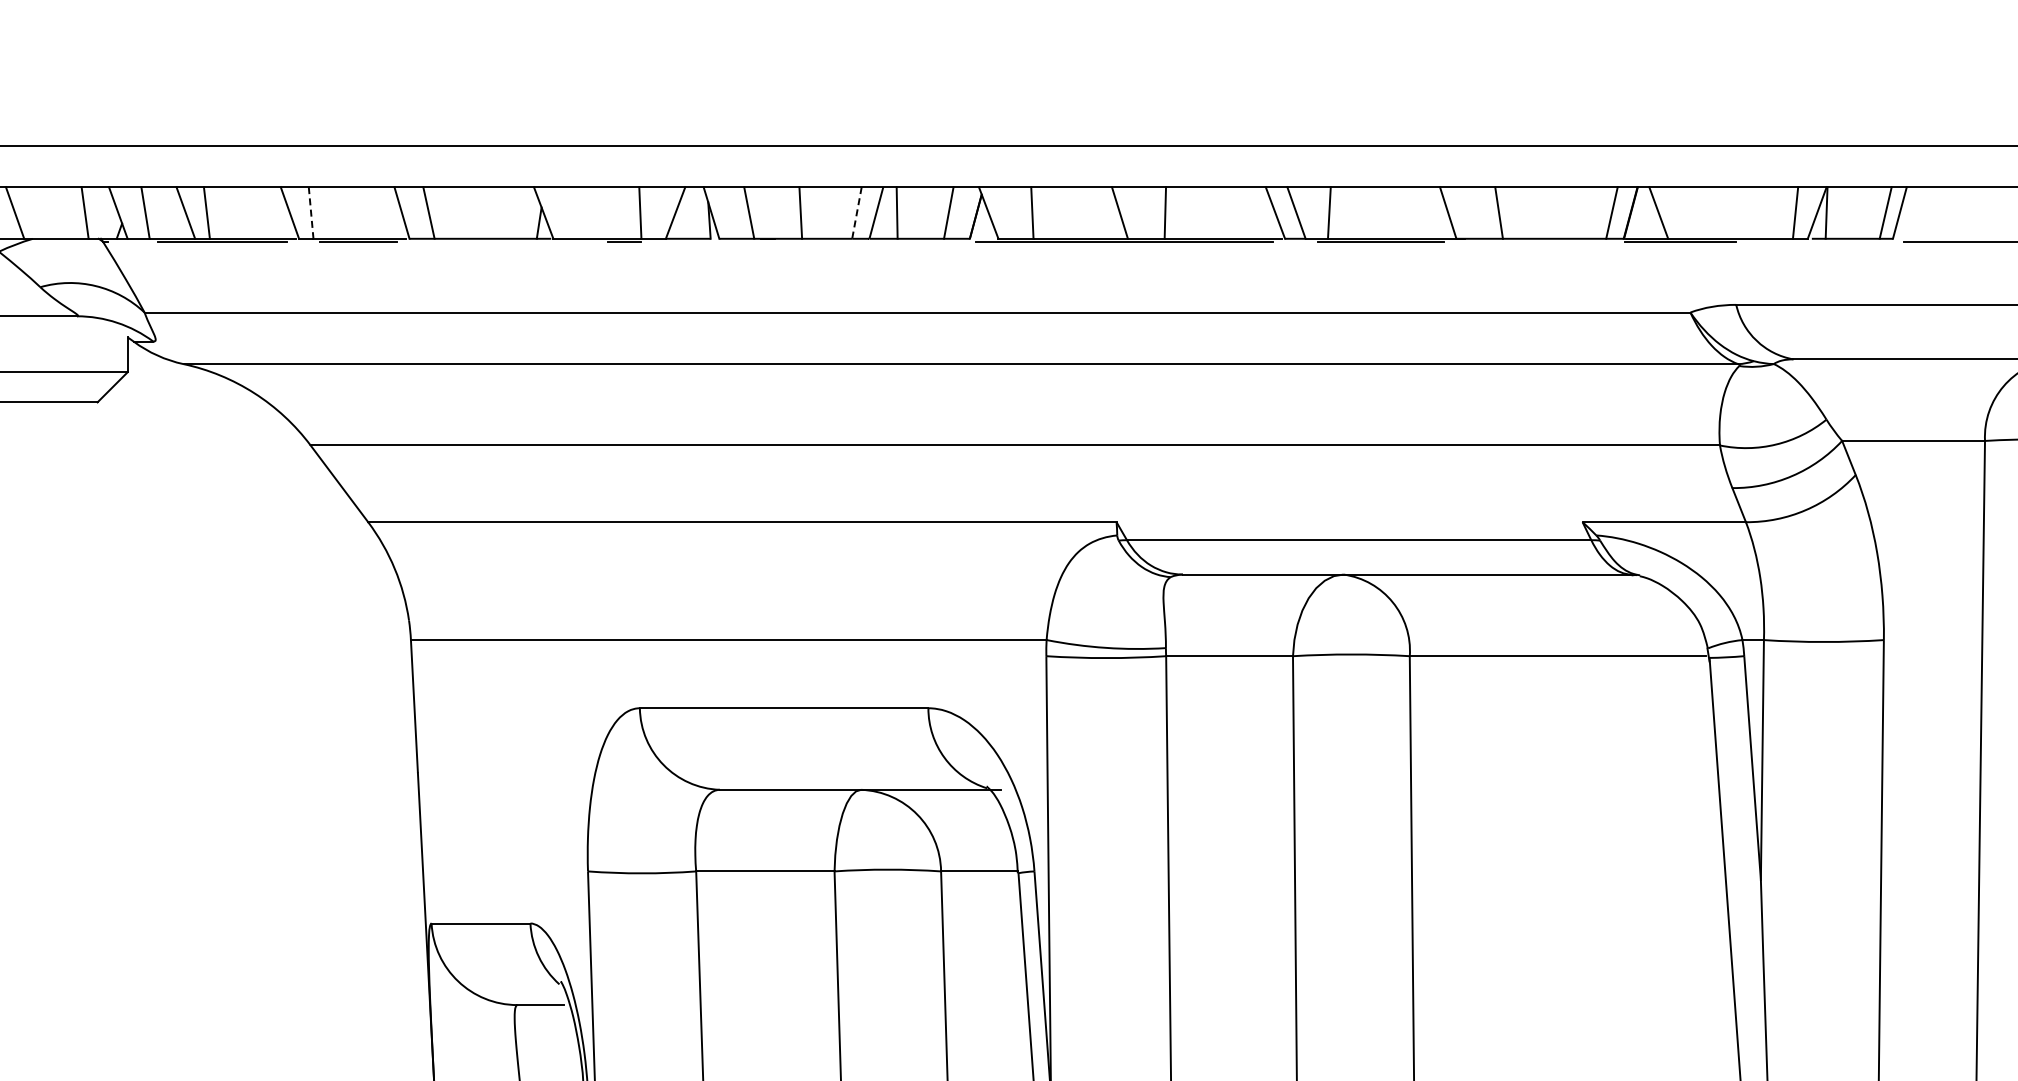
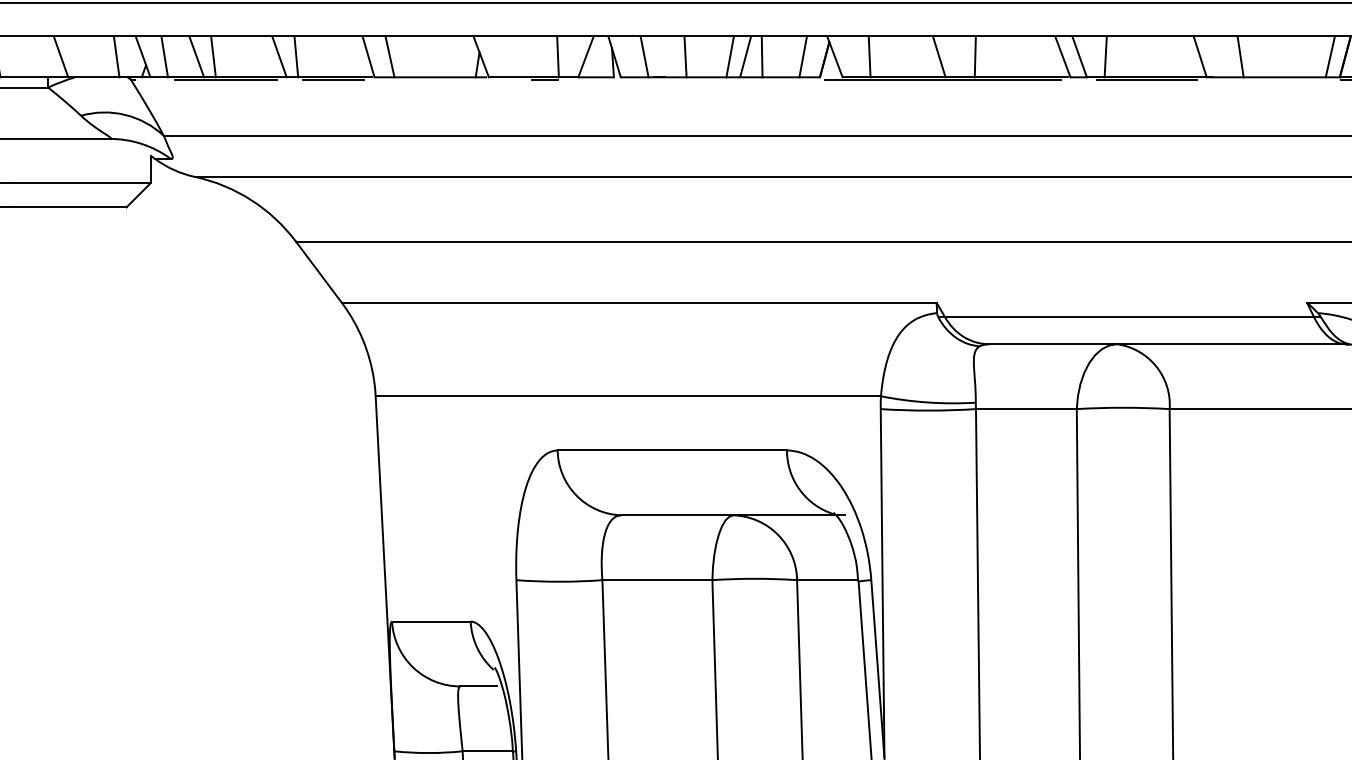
line: (311, 212) -> (296, 56), dashed -> solid
line: (856, 213) -> (729, 57), dashed -> solid

